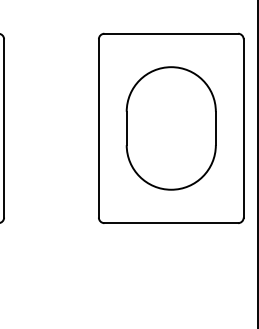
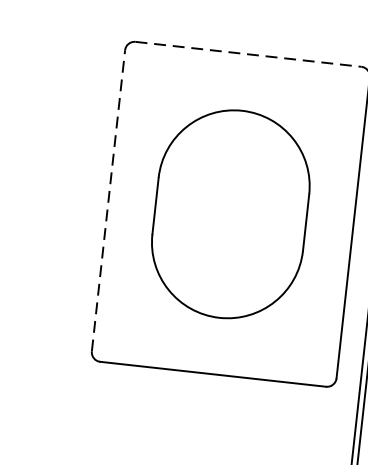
line: (171, 33) -> (248, 53), solid -> dashed
line: (98, 127) -> (108, 199), solid -> dashed

